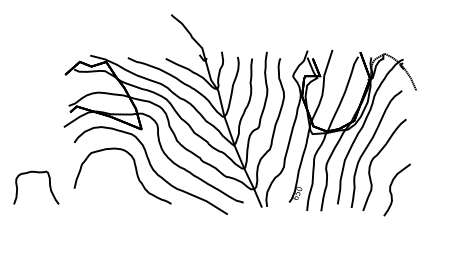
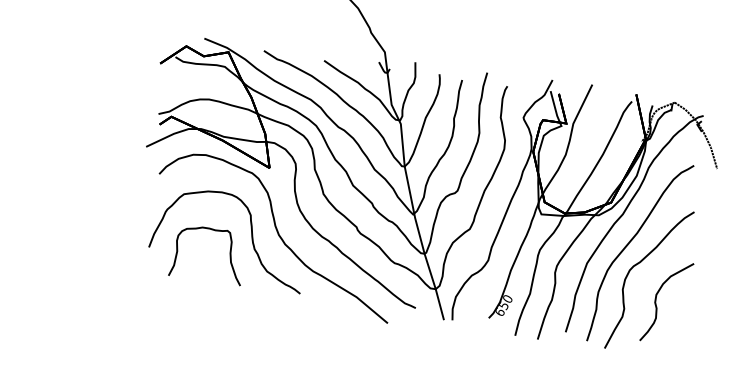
curve: (49, 187) -> (229, 256), moved
curve: (391, 189) -> (657, 299), moved

